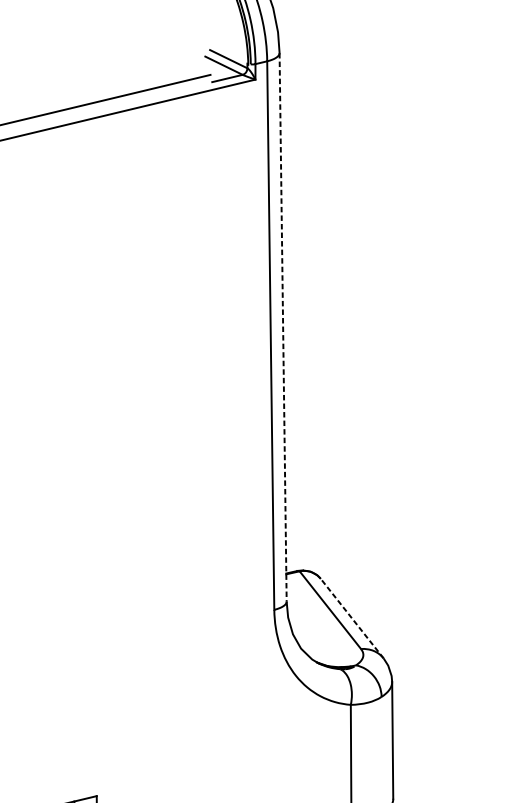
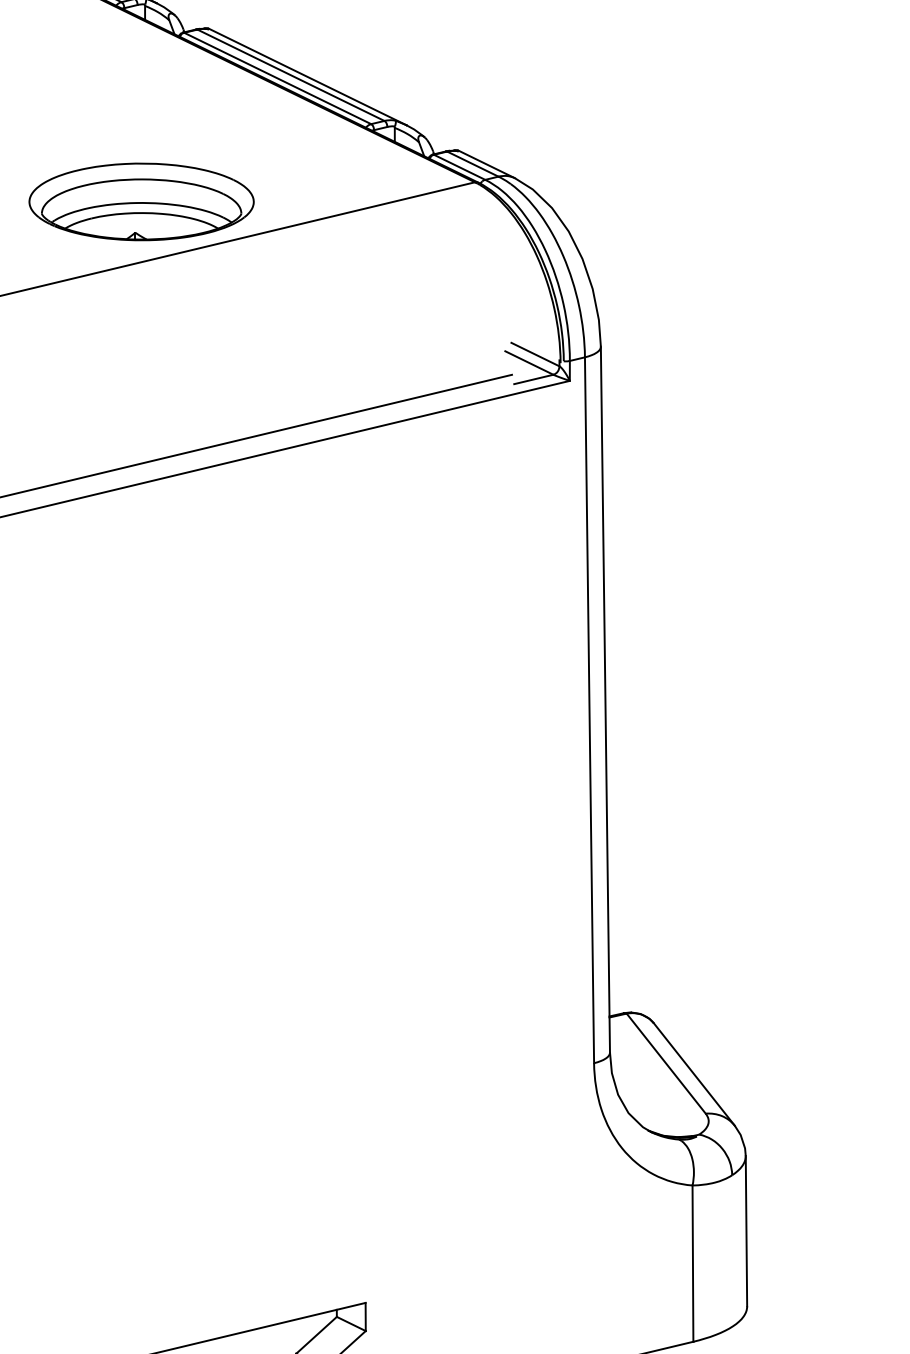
line: (283, 327) -> (605, 699), dashed -> solid
line: (352, 618) -> (694, 1074), dashed -> solid

